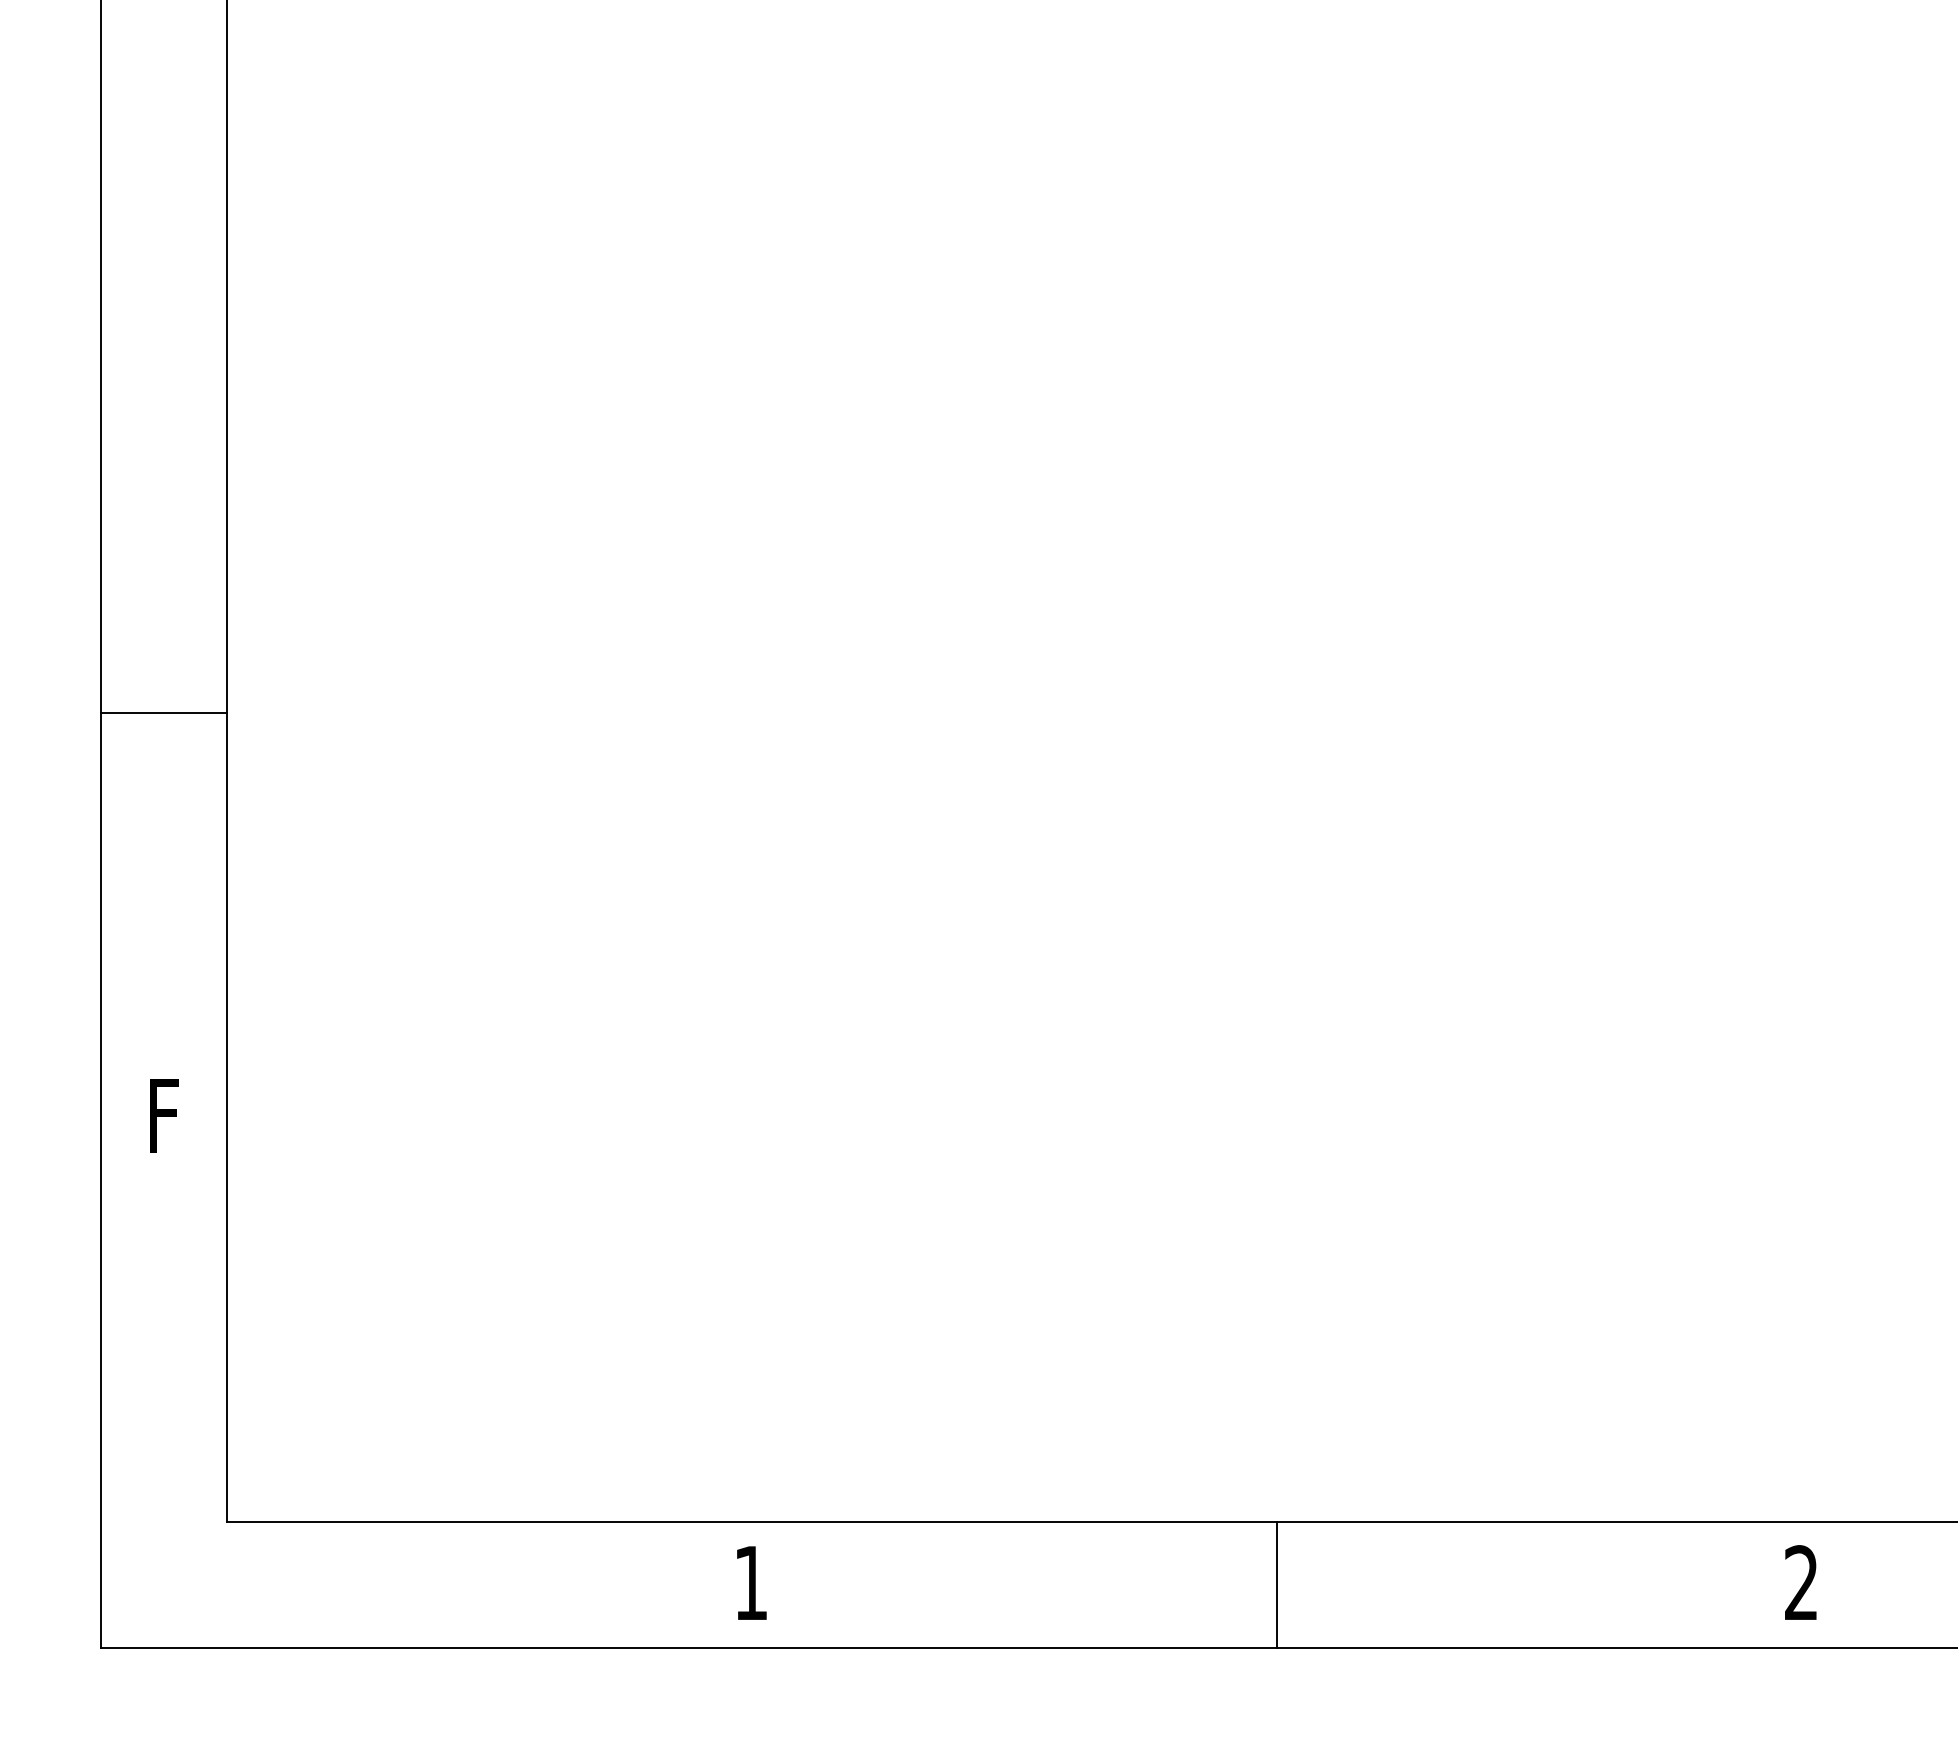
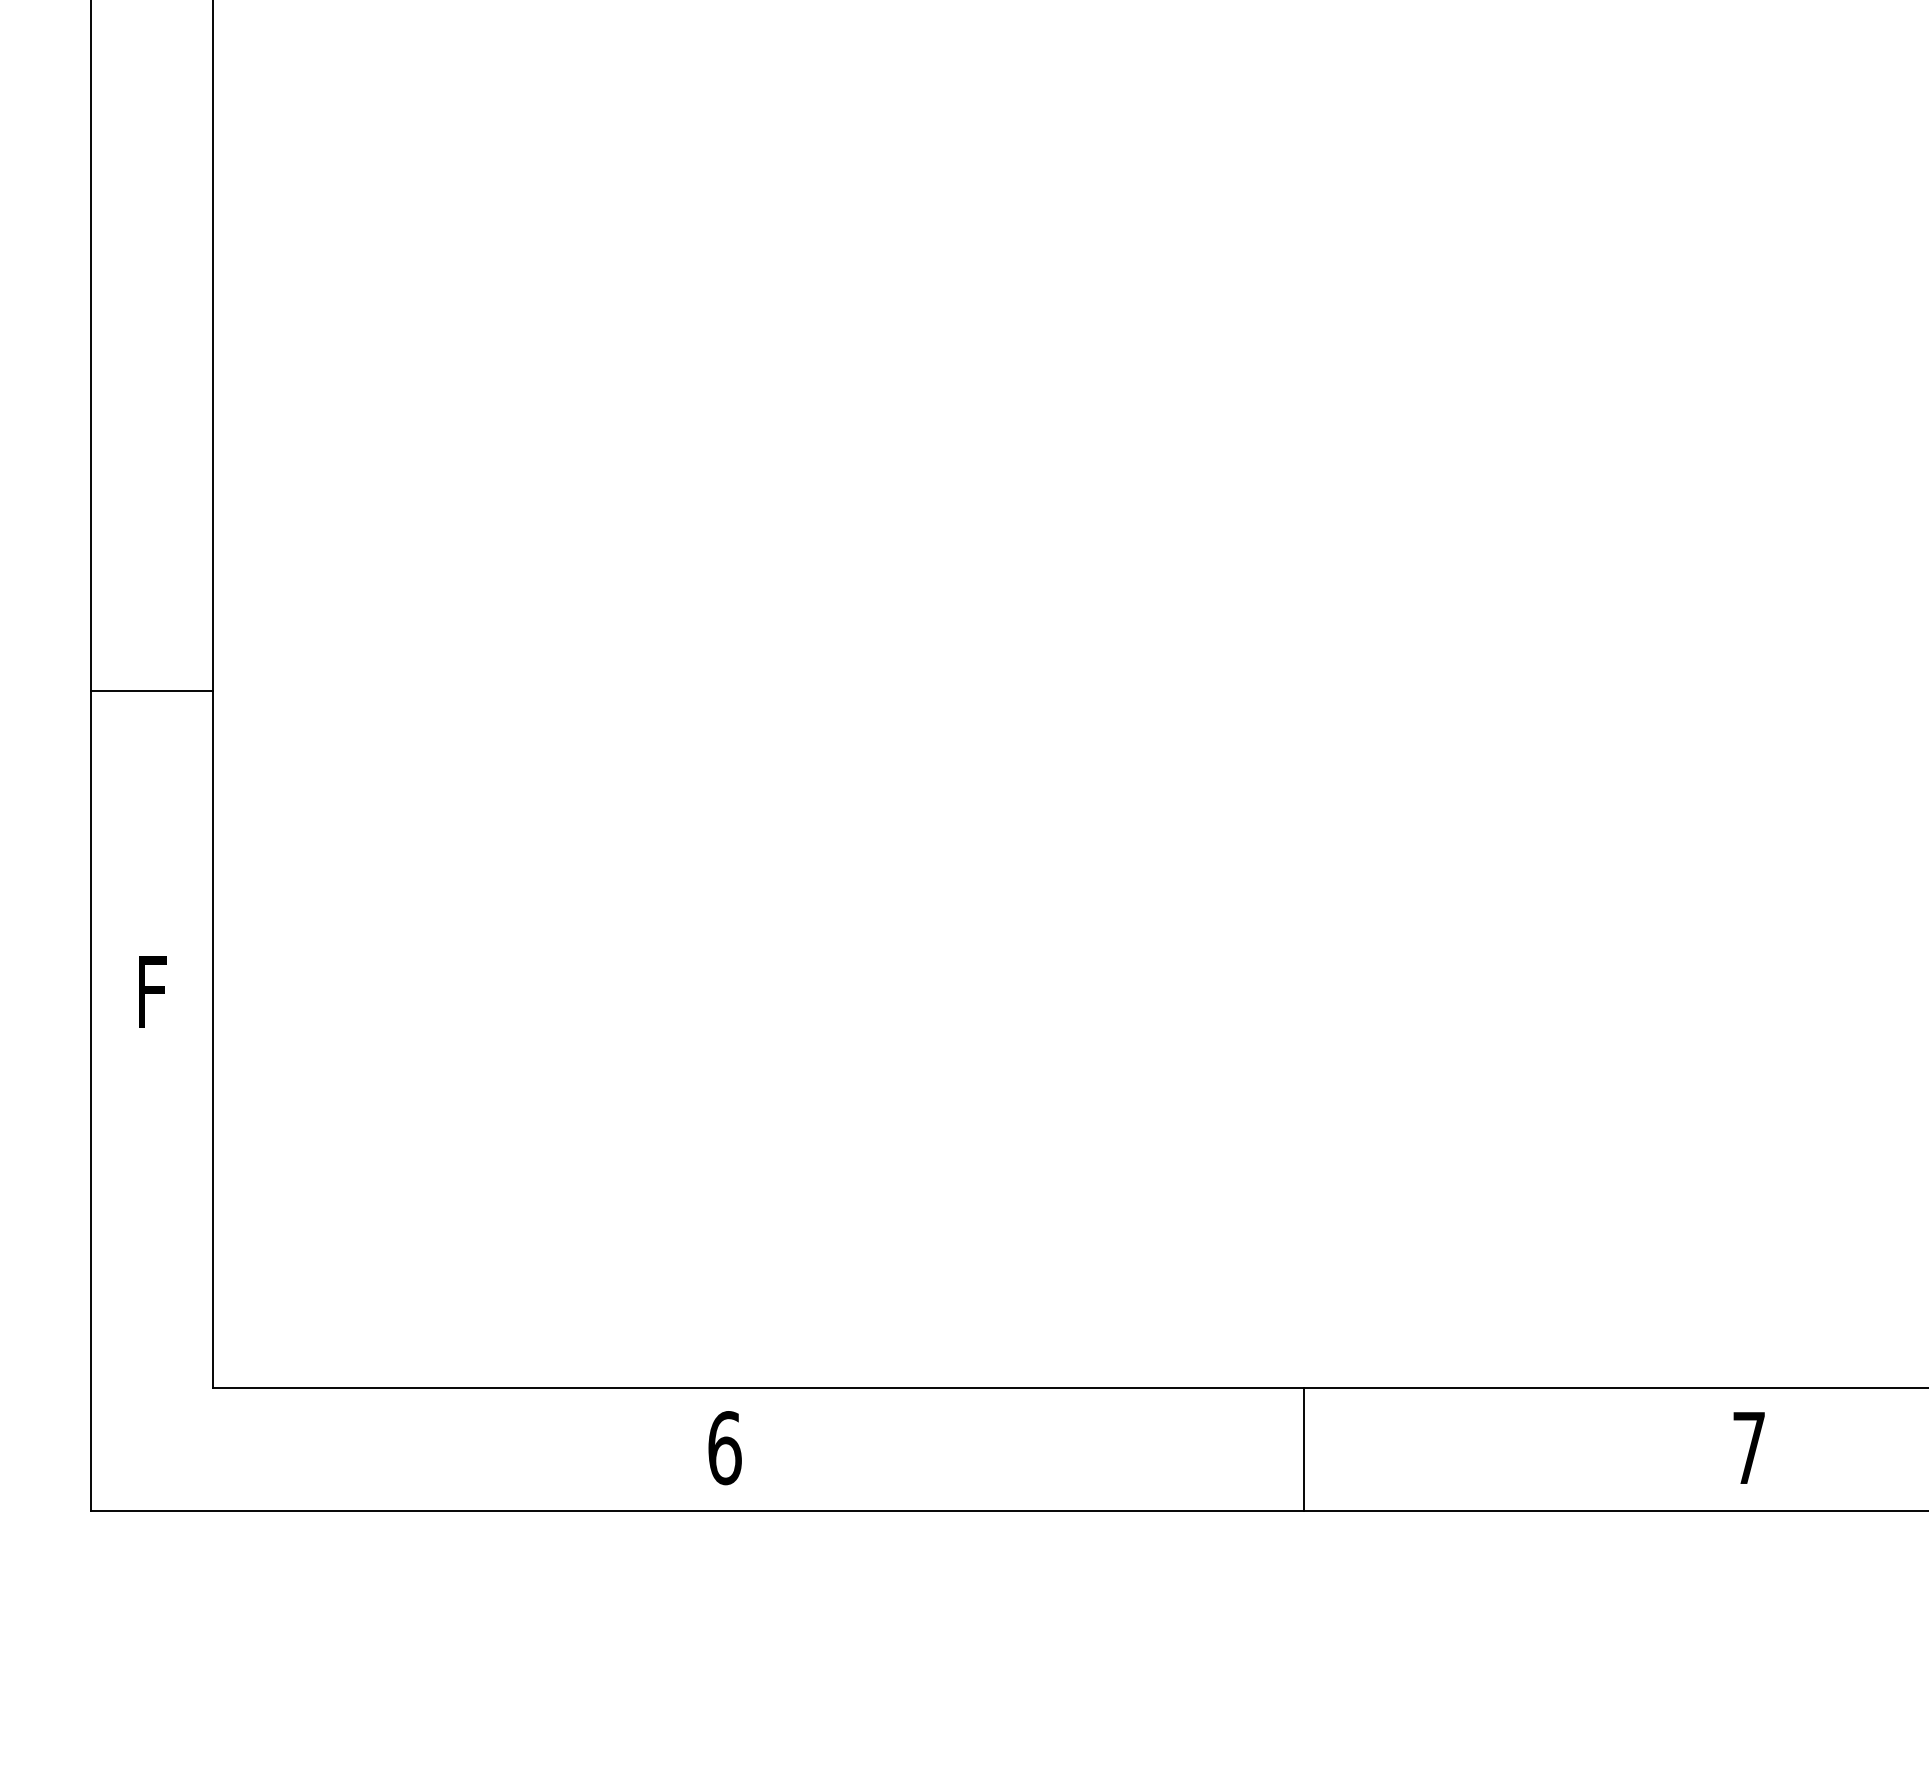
line: (163, 712) -> (151, 691), moved
text: (1800, 1582) -> (1748, 1447), 2 -> 7
text: (750, 1583) -> (724, 1448), 1 -> 6
line: (1276, 1584) -> (1303, 1449), moved

